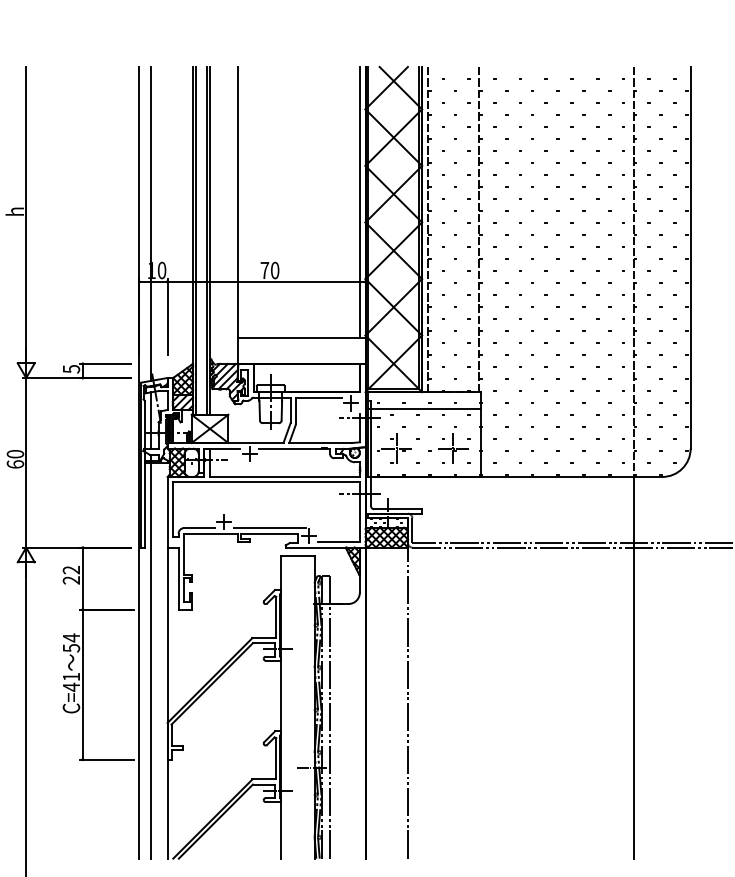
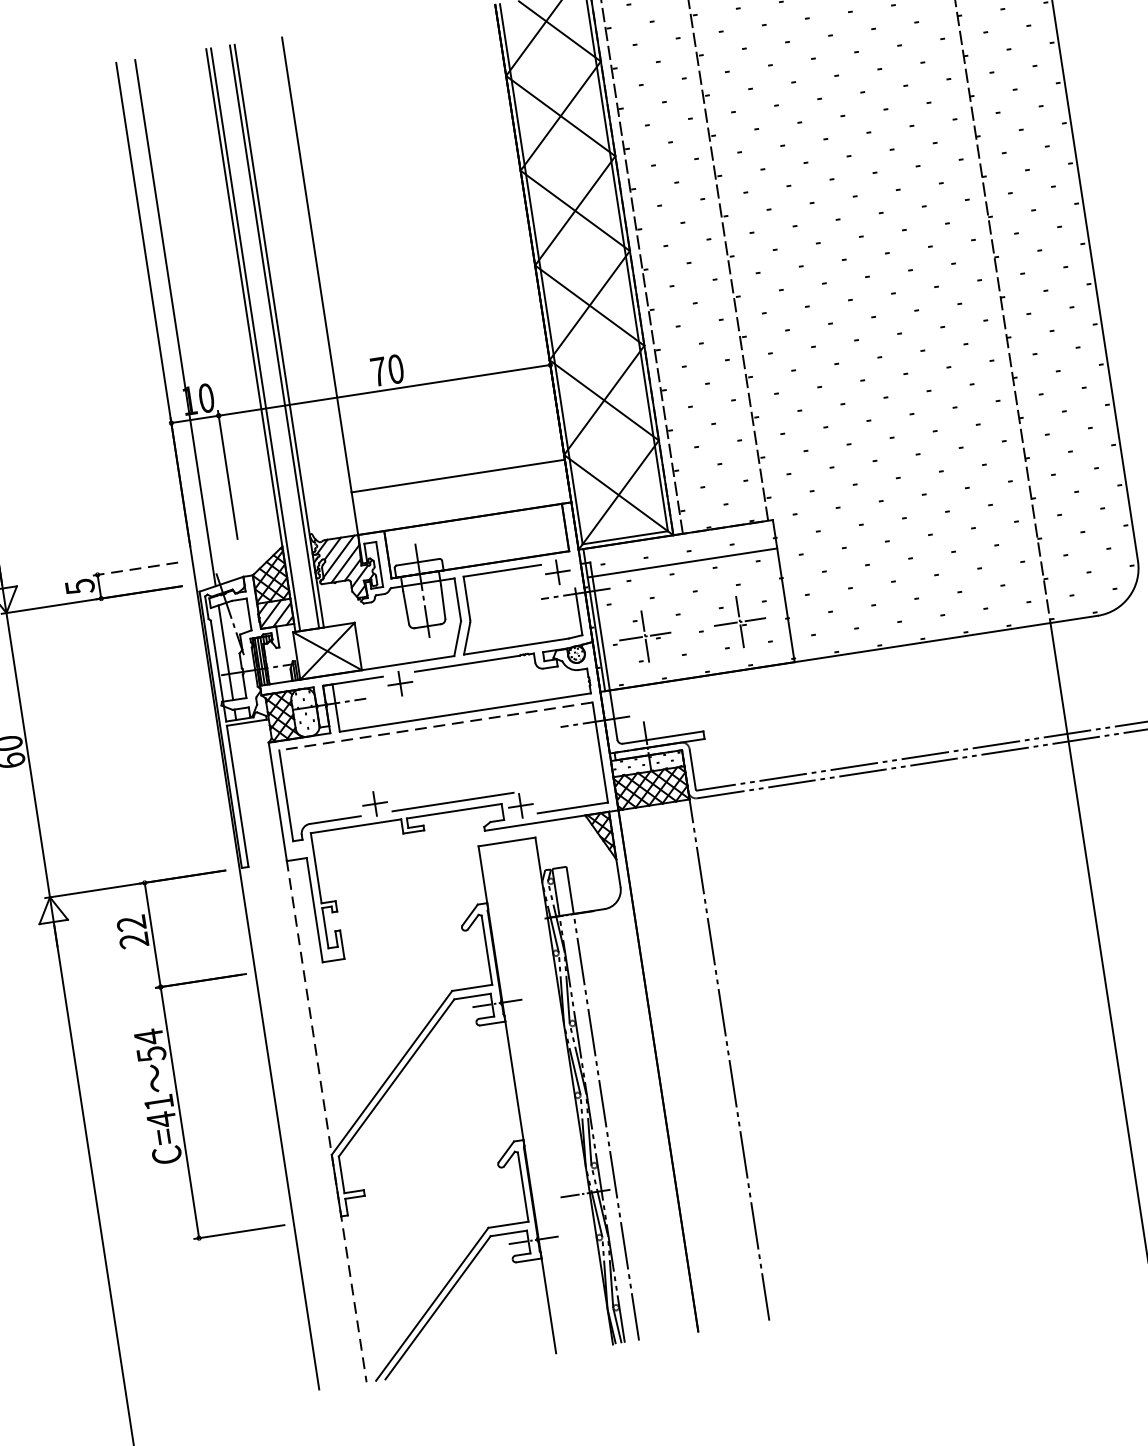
line: (359, 202) -> (519, 233), removed
line: (104, 363) -> (133, 568), solid -> dashed
line: (266, 482) -> (435, 726), solid -> dashed
line: (150, 660) -> (287, 1054), removed
line: (167, 702) -> (326, 1120), solid -> dashed

